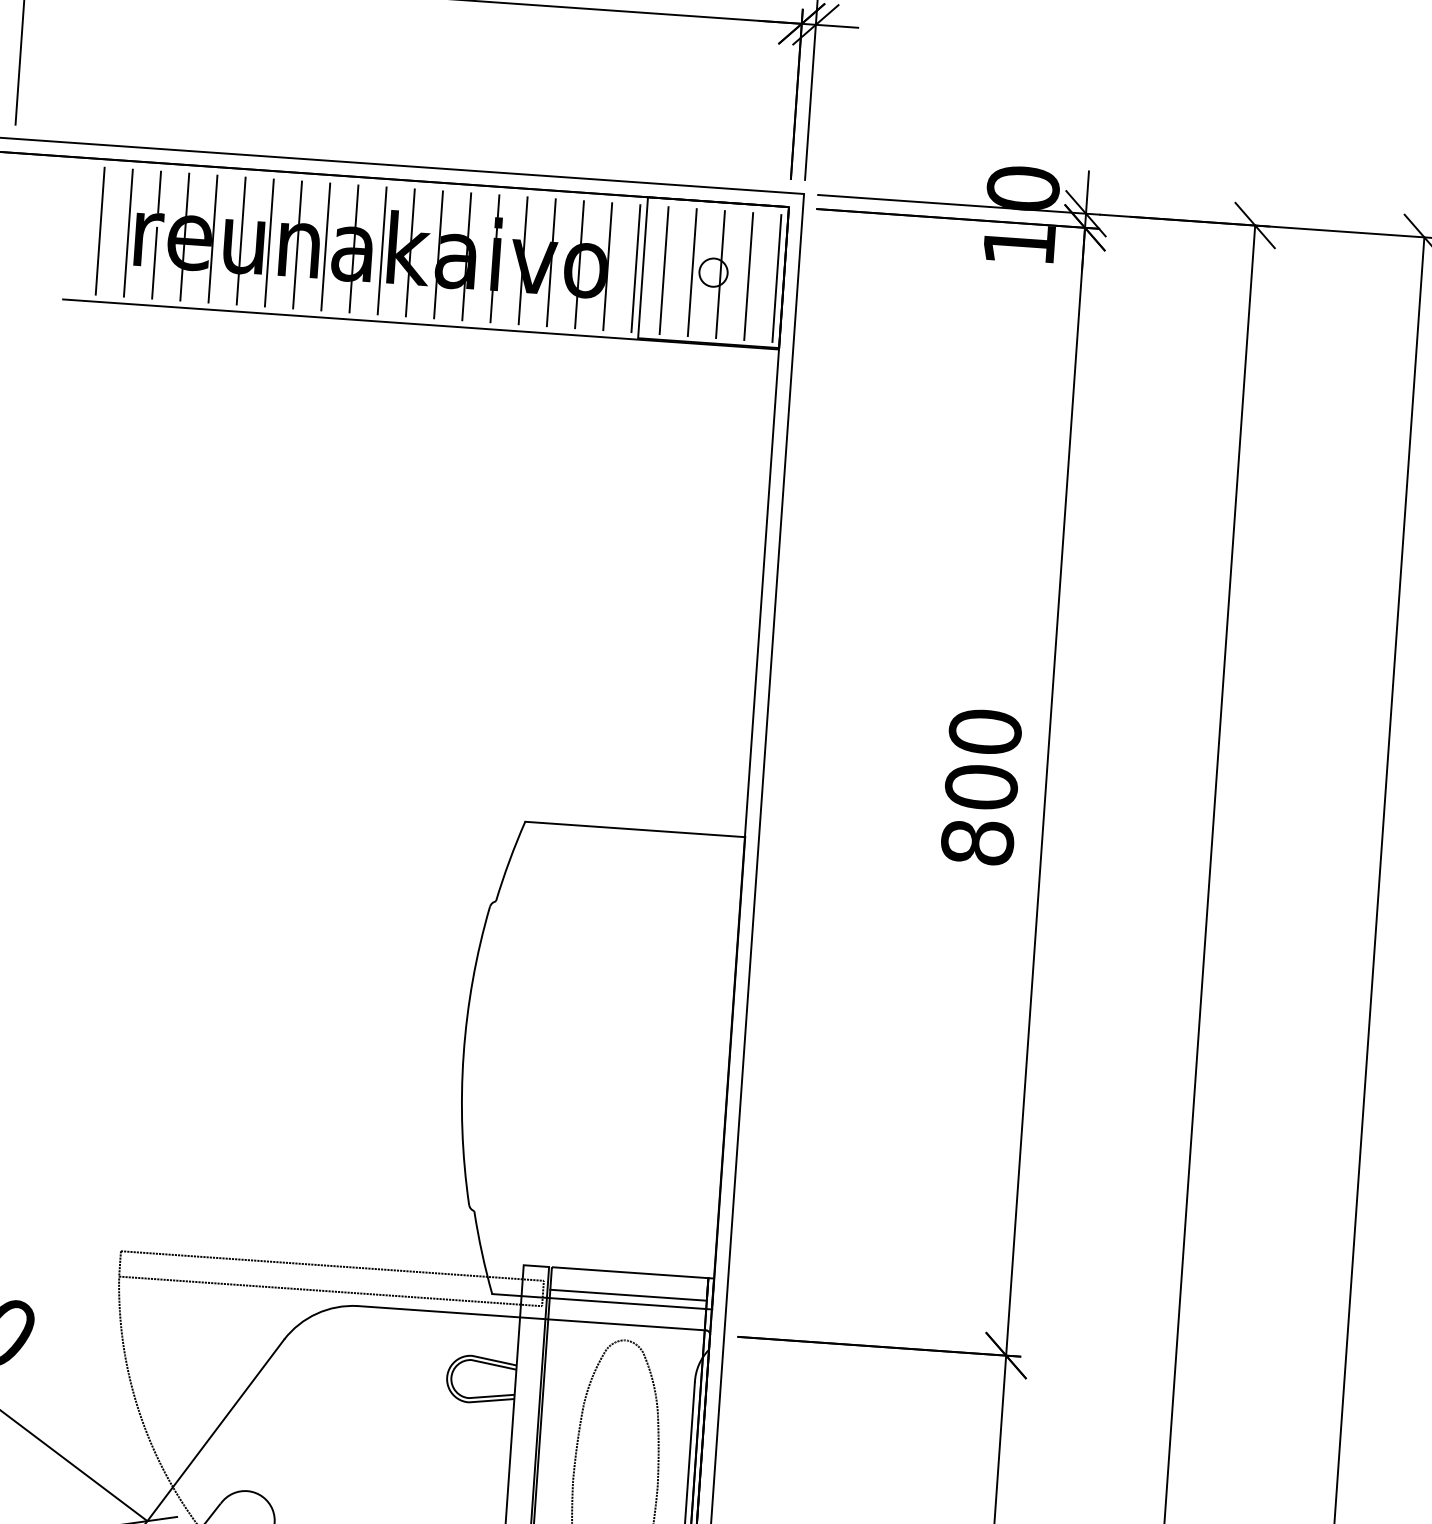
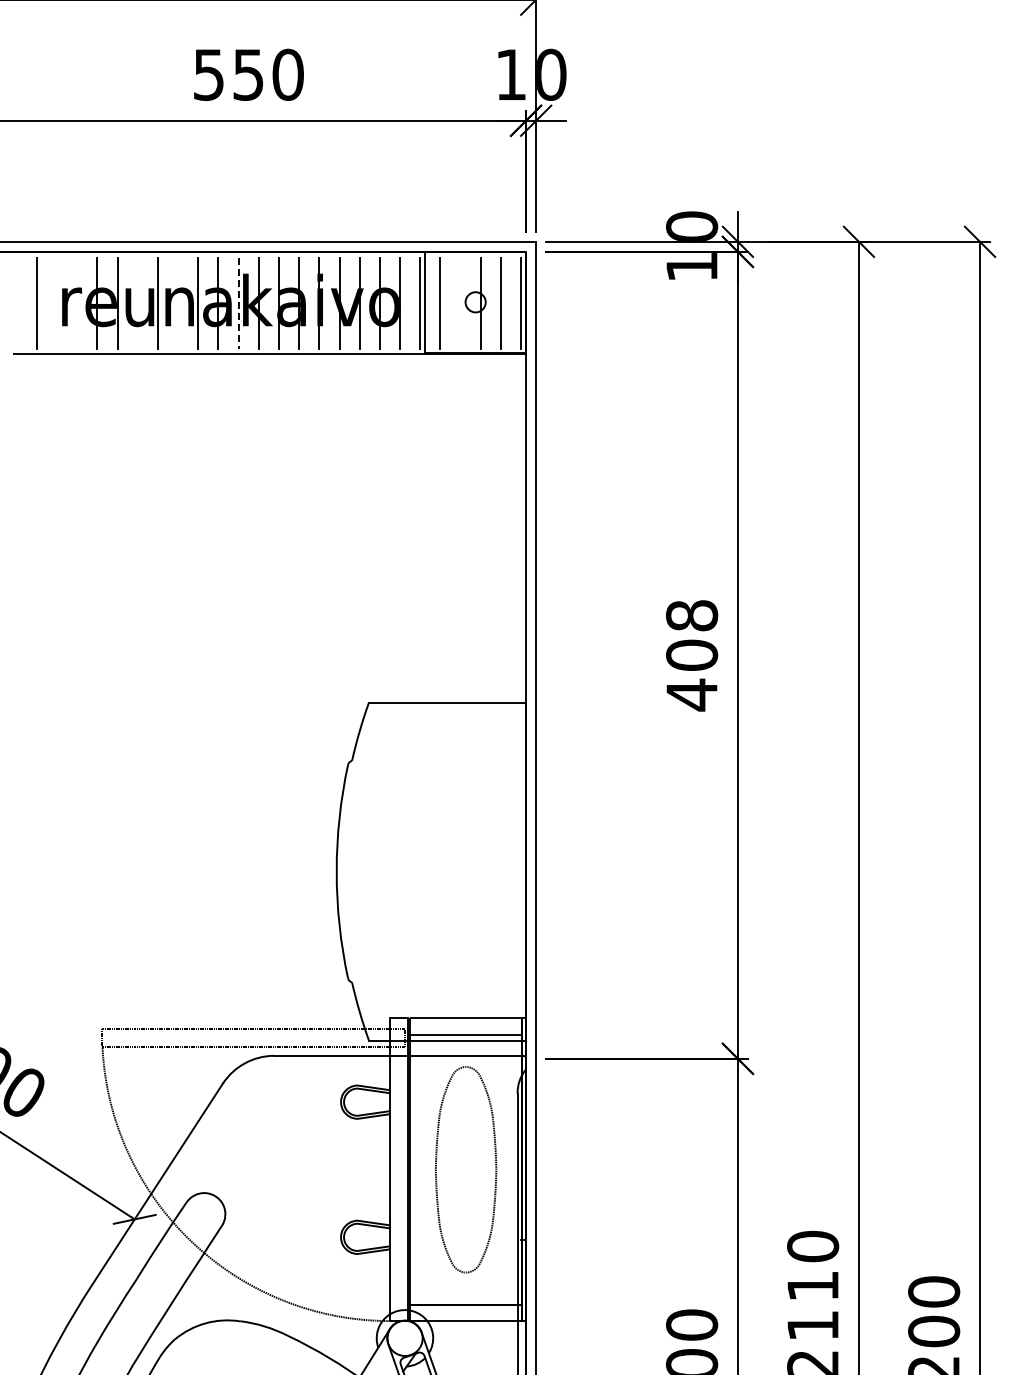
line: (159, 192) -> (77, 272), removed
line: (129, 232) -> (57, 302), removed
line: (240, 239) -> (137, 302), removed
line: (298, 243) -> (178, 302), removed
line: (381, 251) -> (238, 303), solid -> dashed
line: (154, 263) -> (77, 323), removed
line: (692, 271) -> (460, 302), removed
text: (982, 787) -> (692, 655), 800 -> 408

